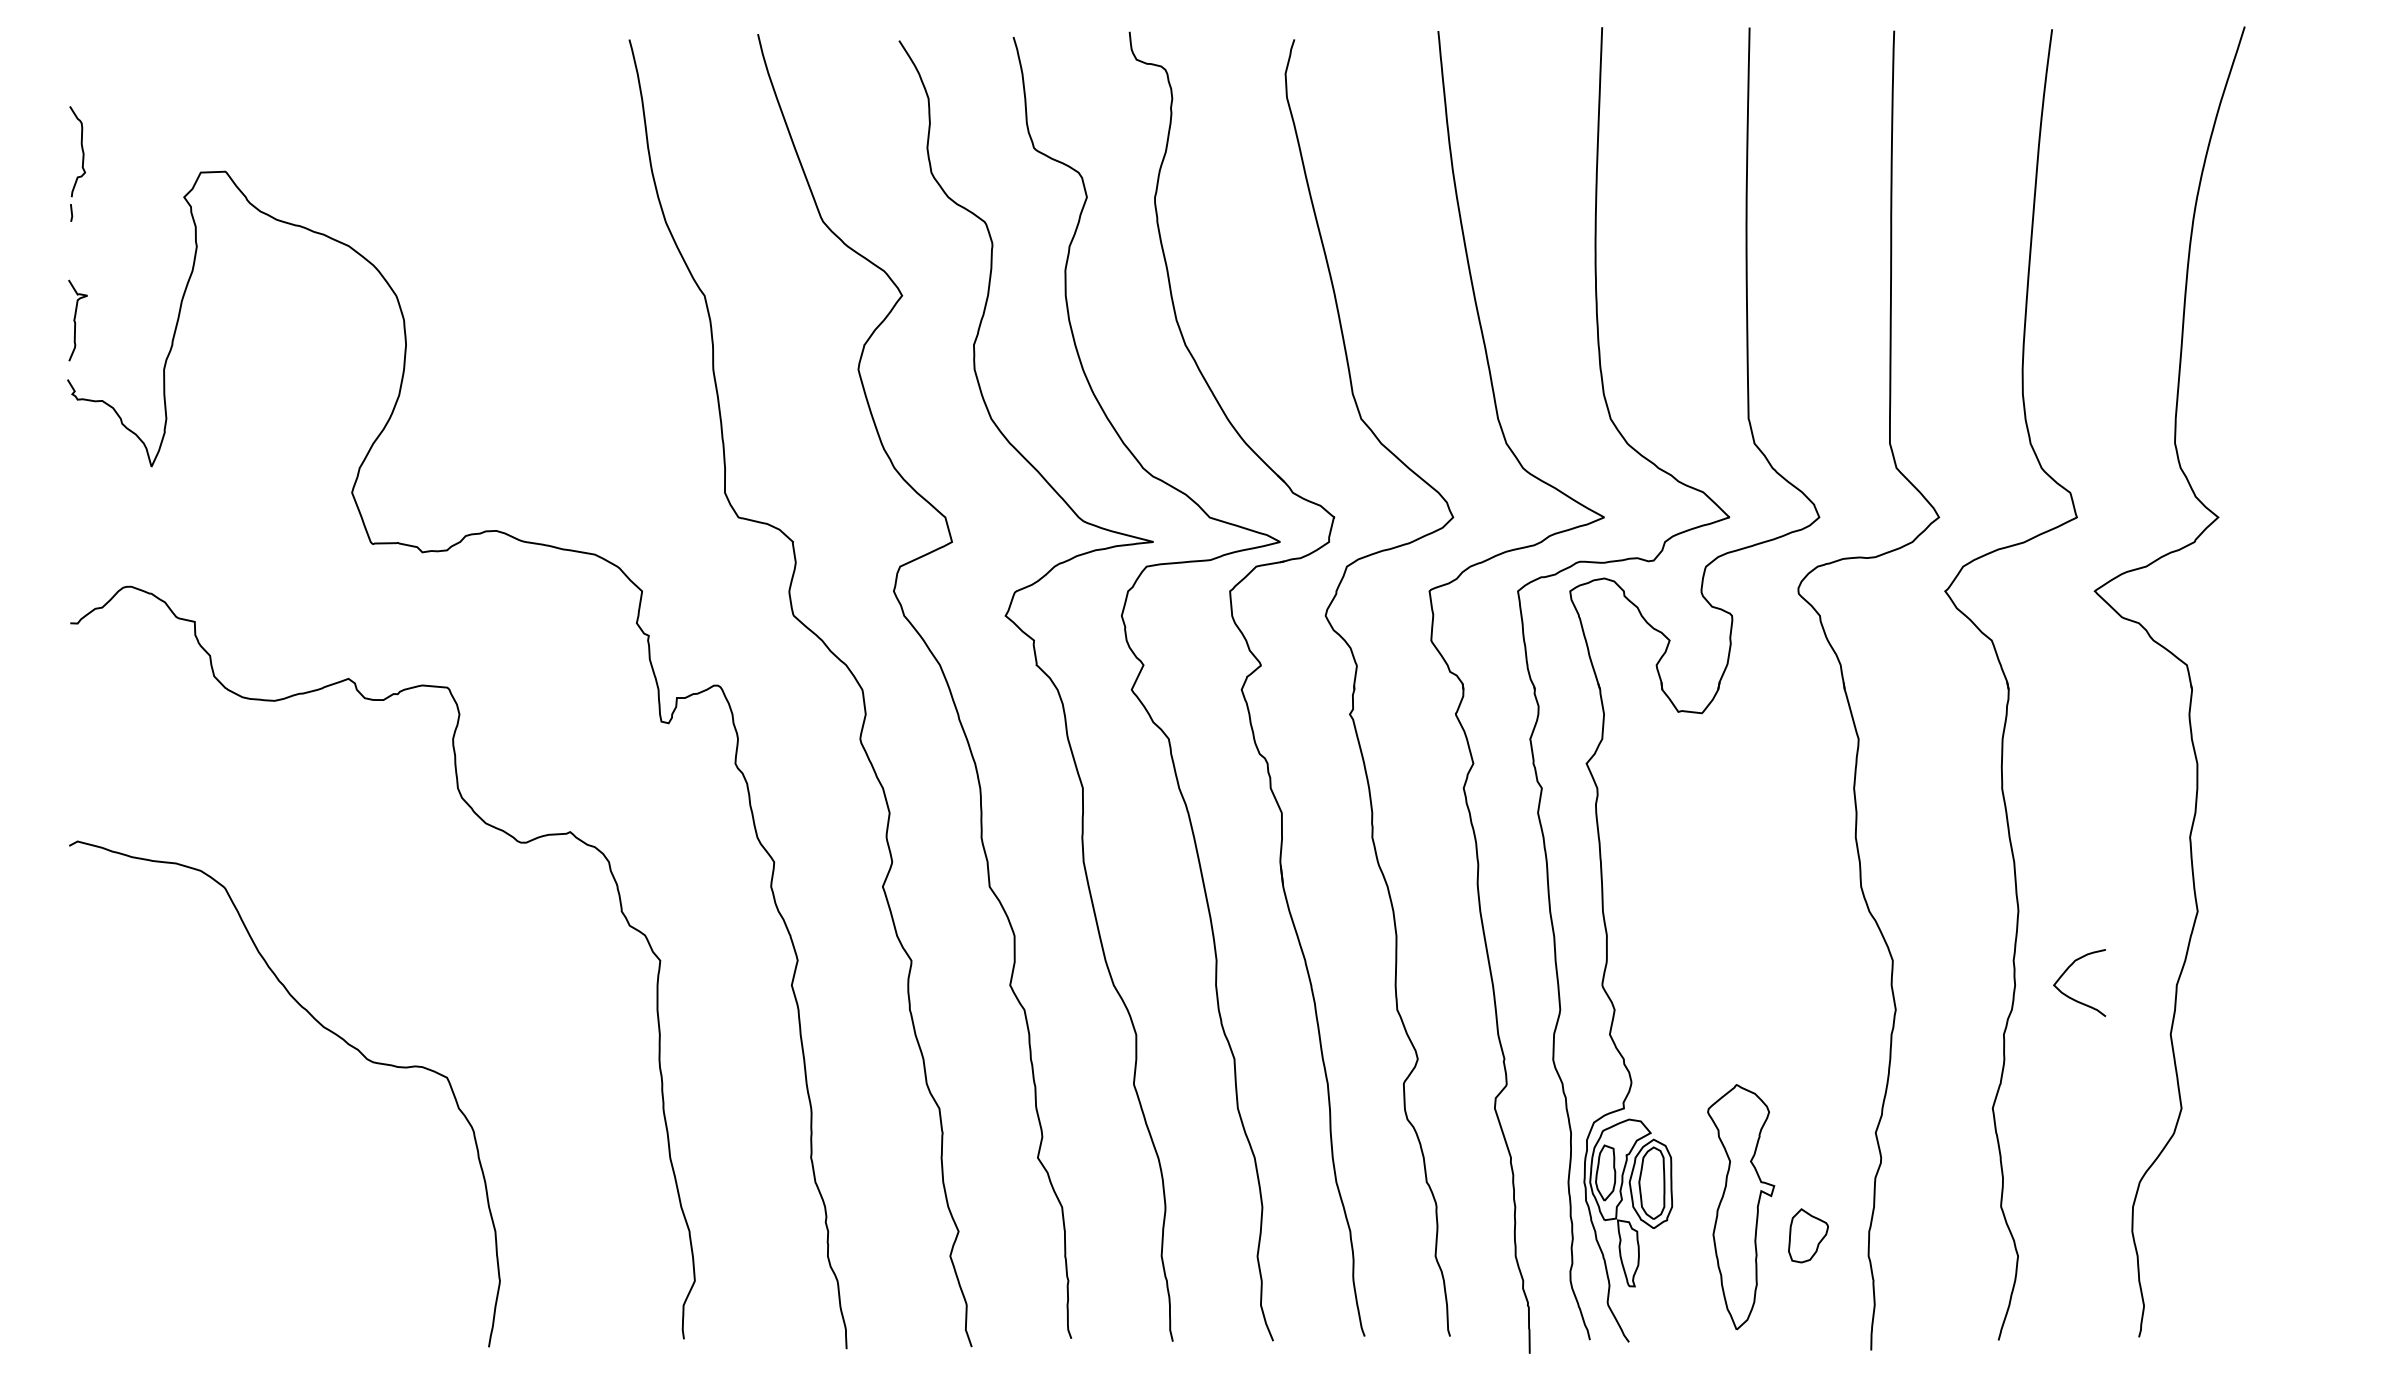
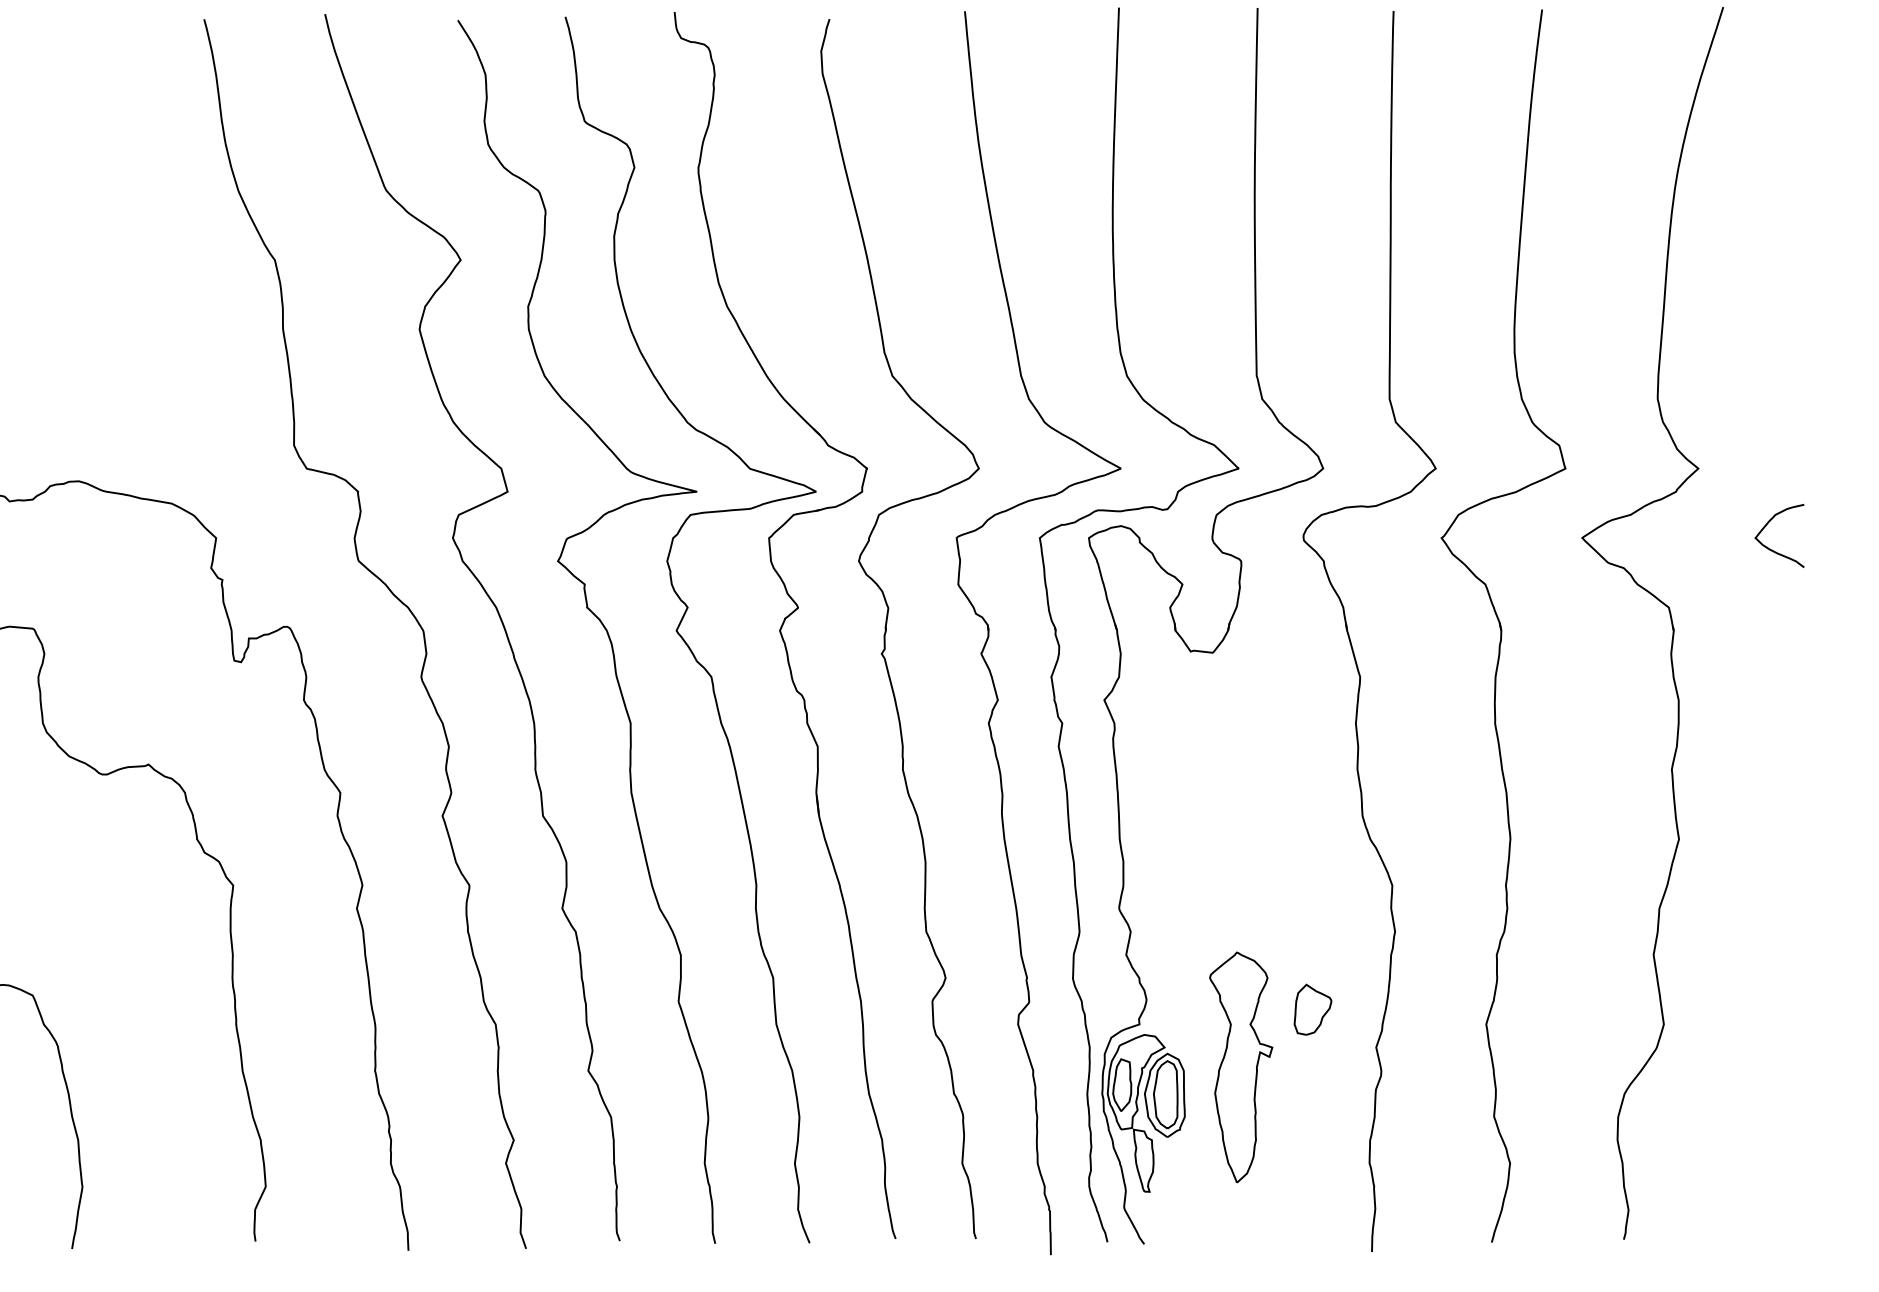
curve: (2071, 997) -> (1771, 549), moved
part: (1741, 1207) -> (1241, 1067), moved
part: (1808, 1235) -> (1313, 1009), moved

